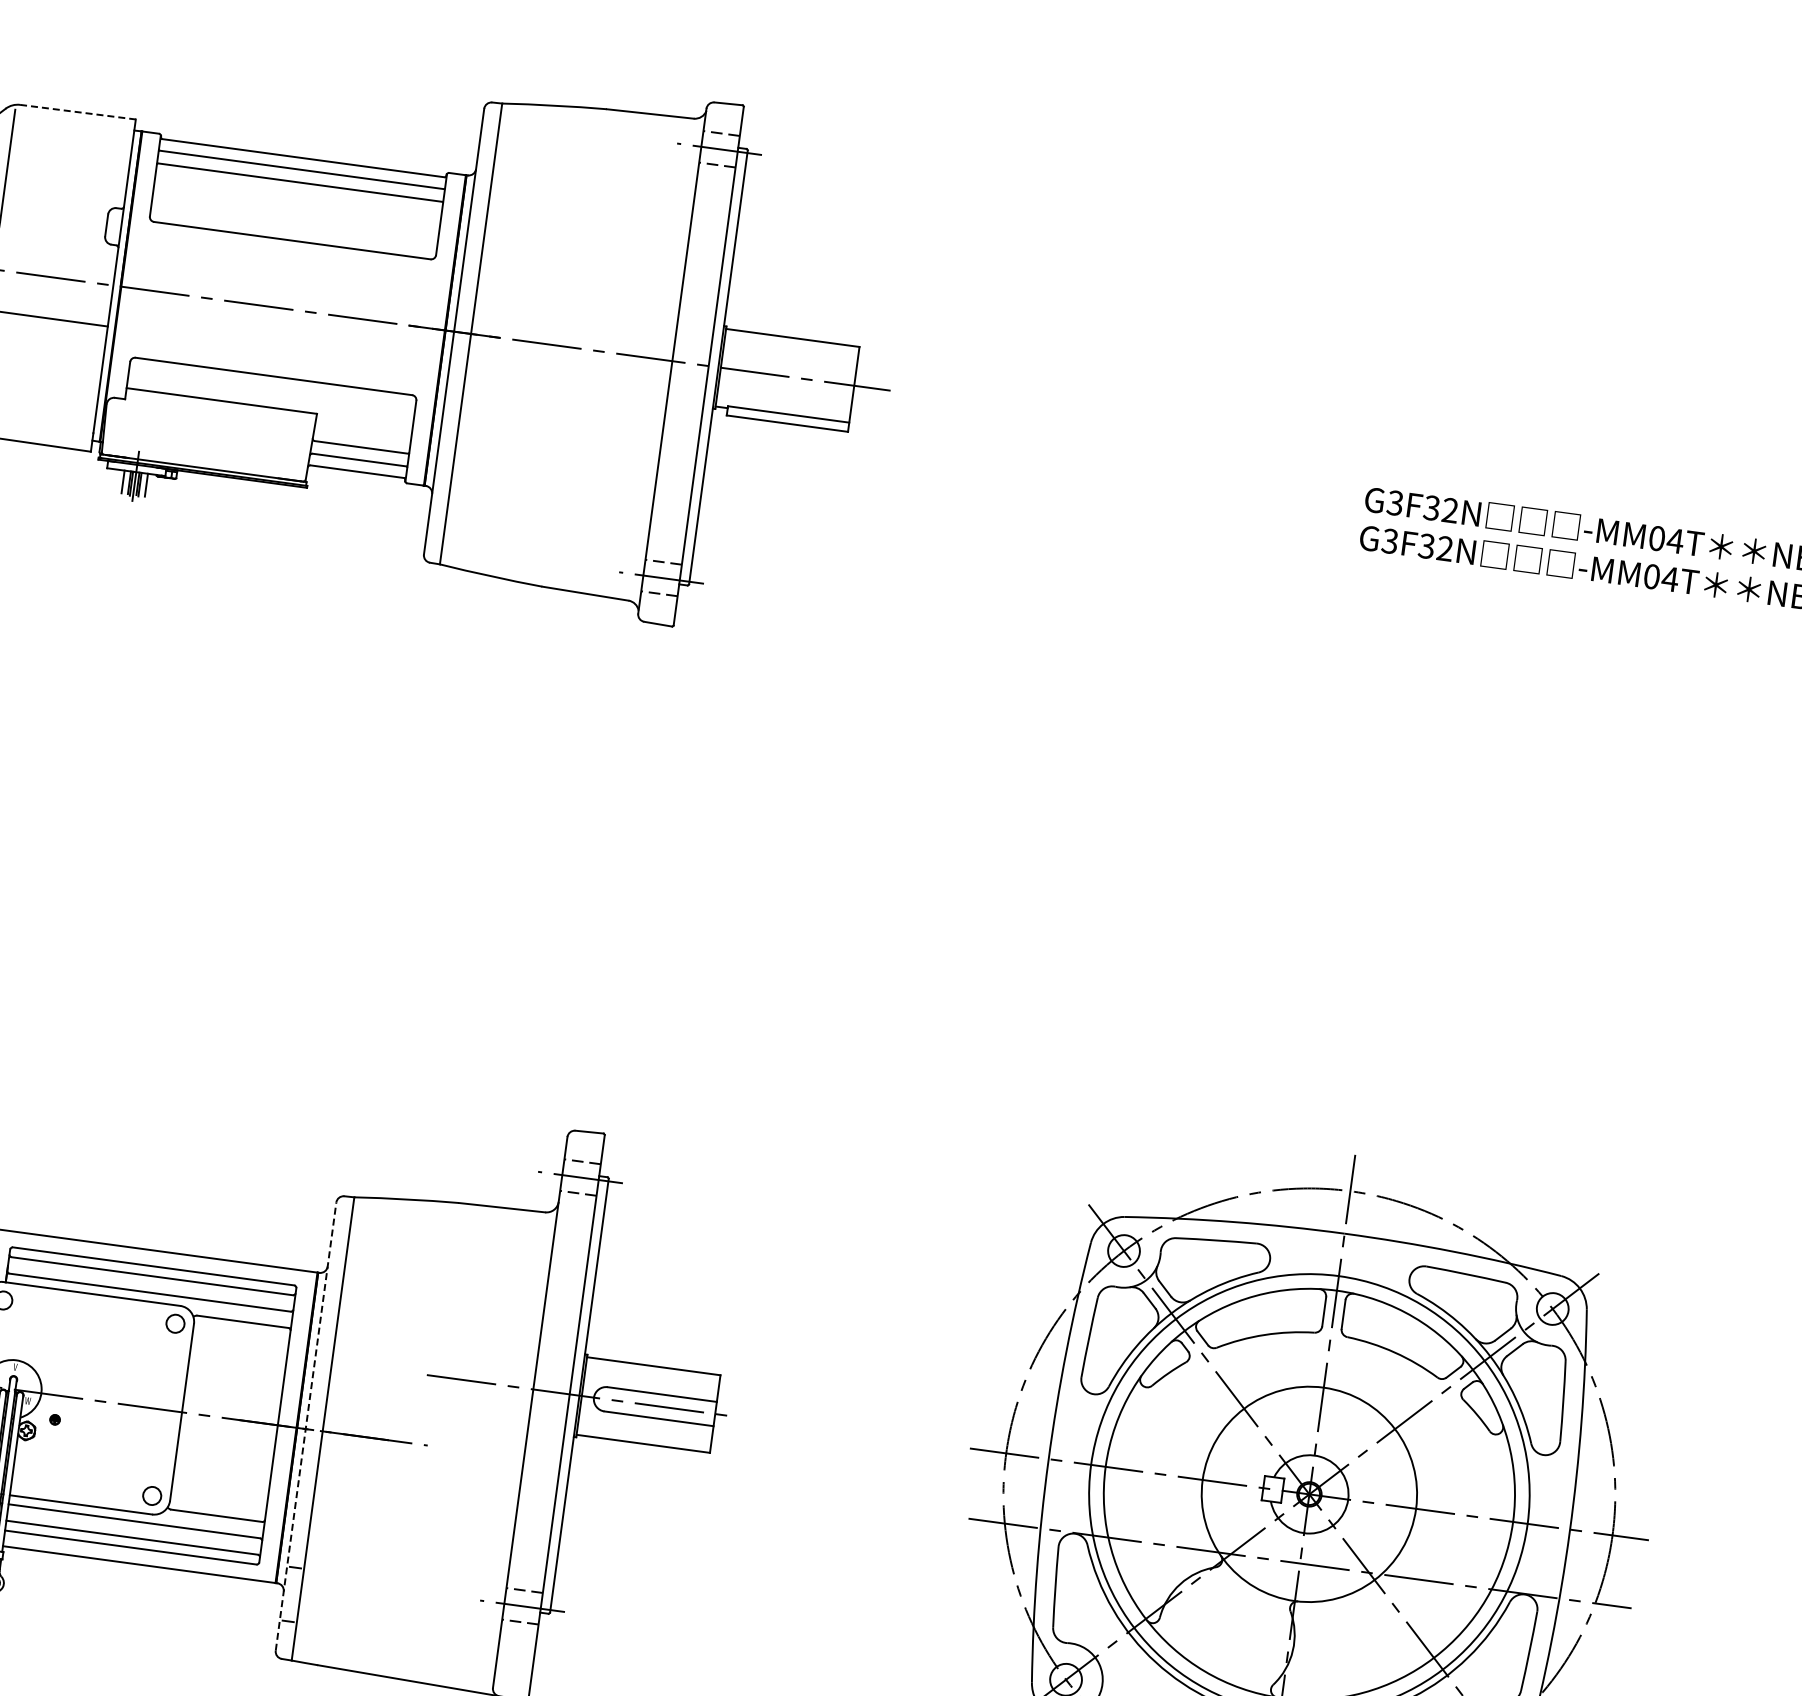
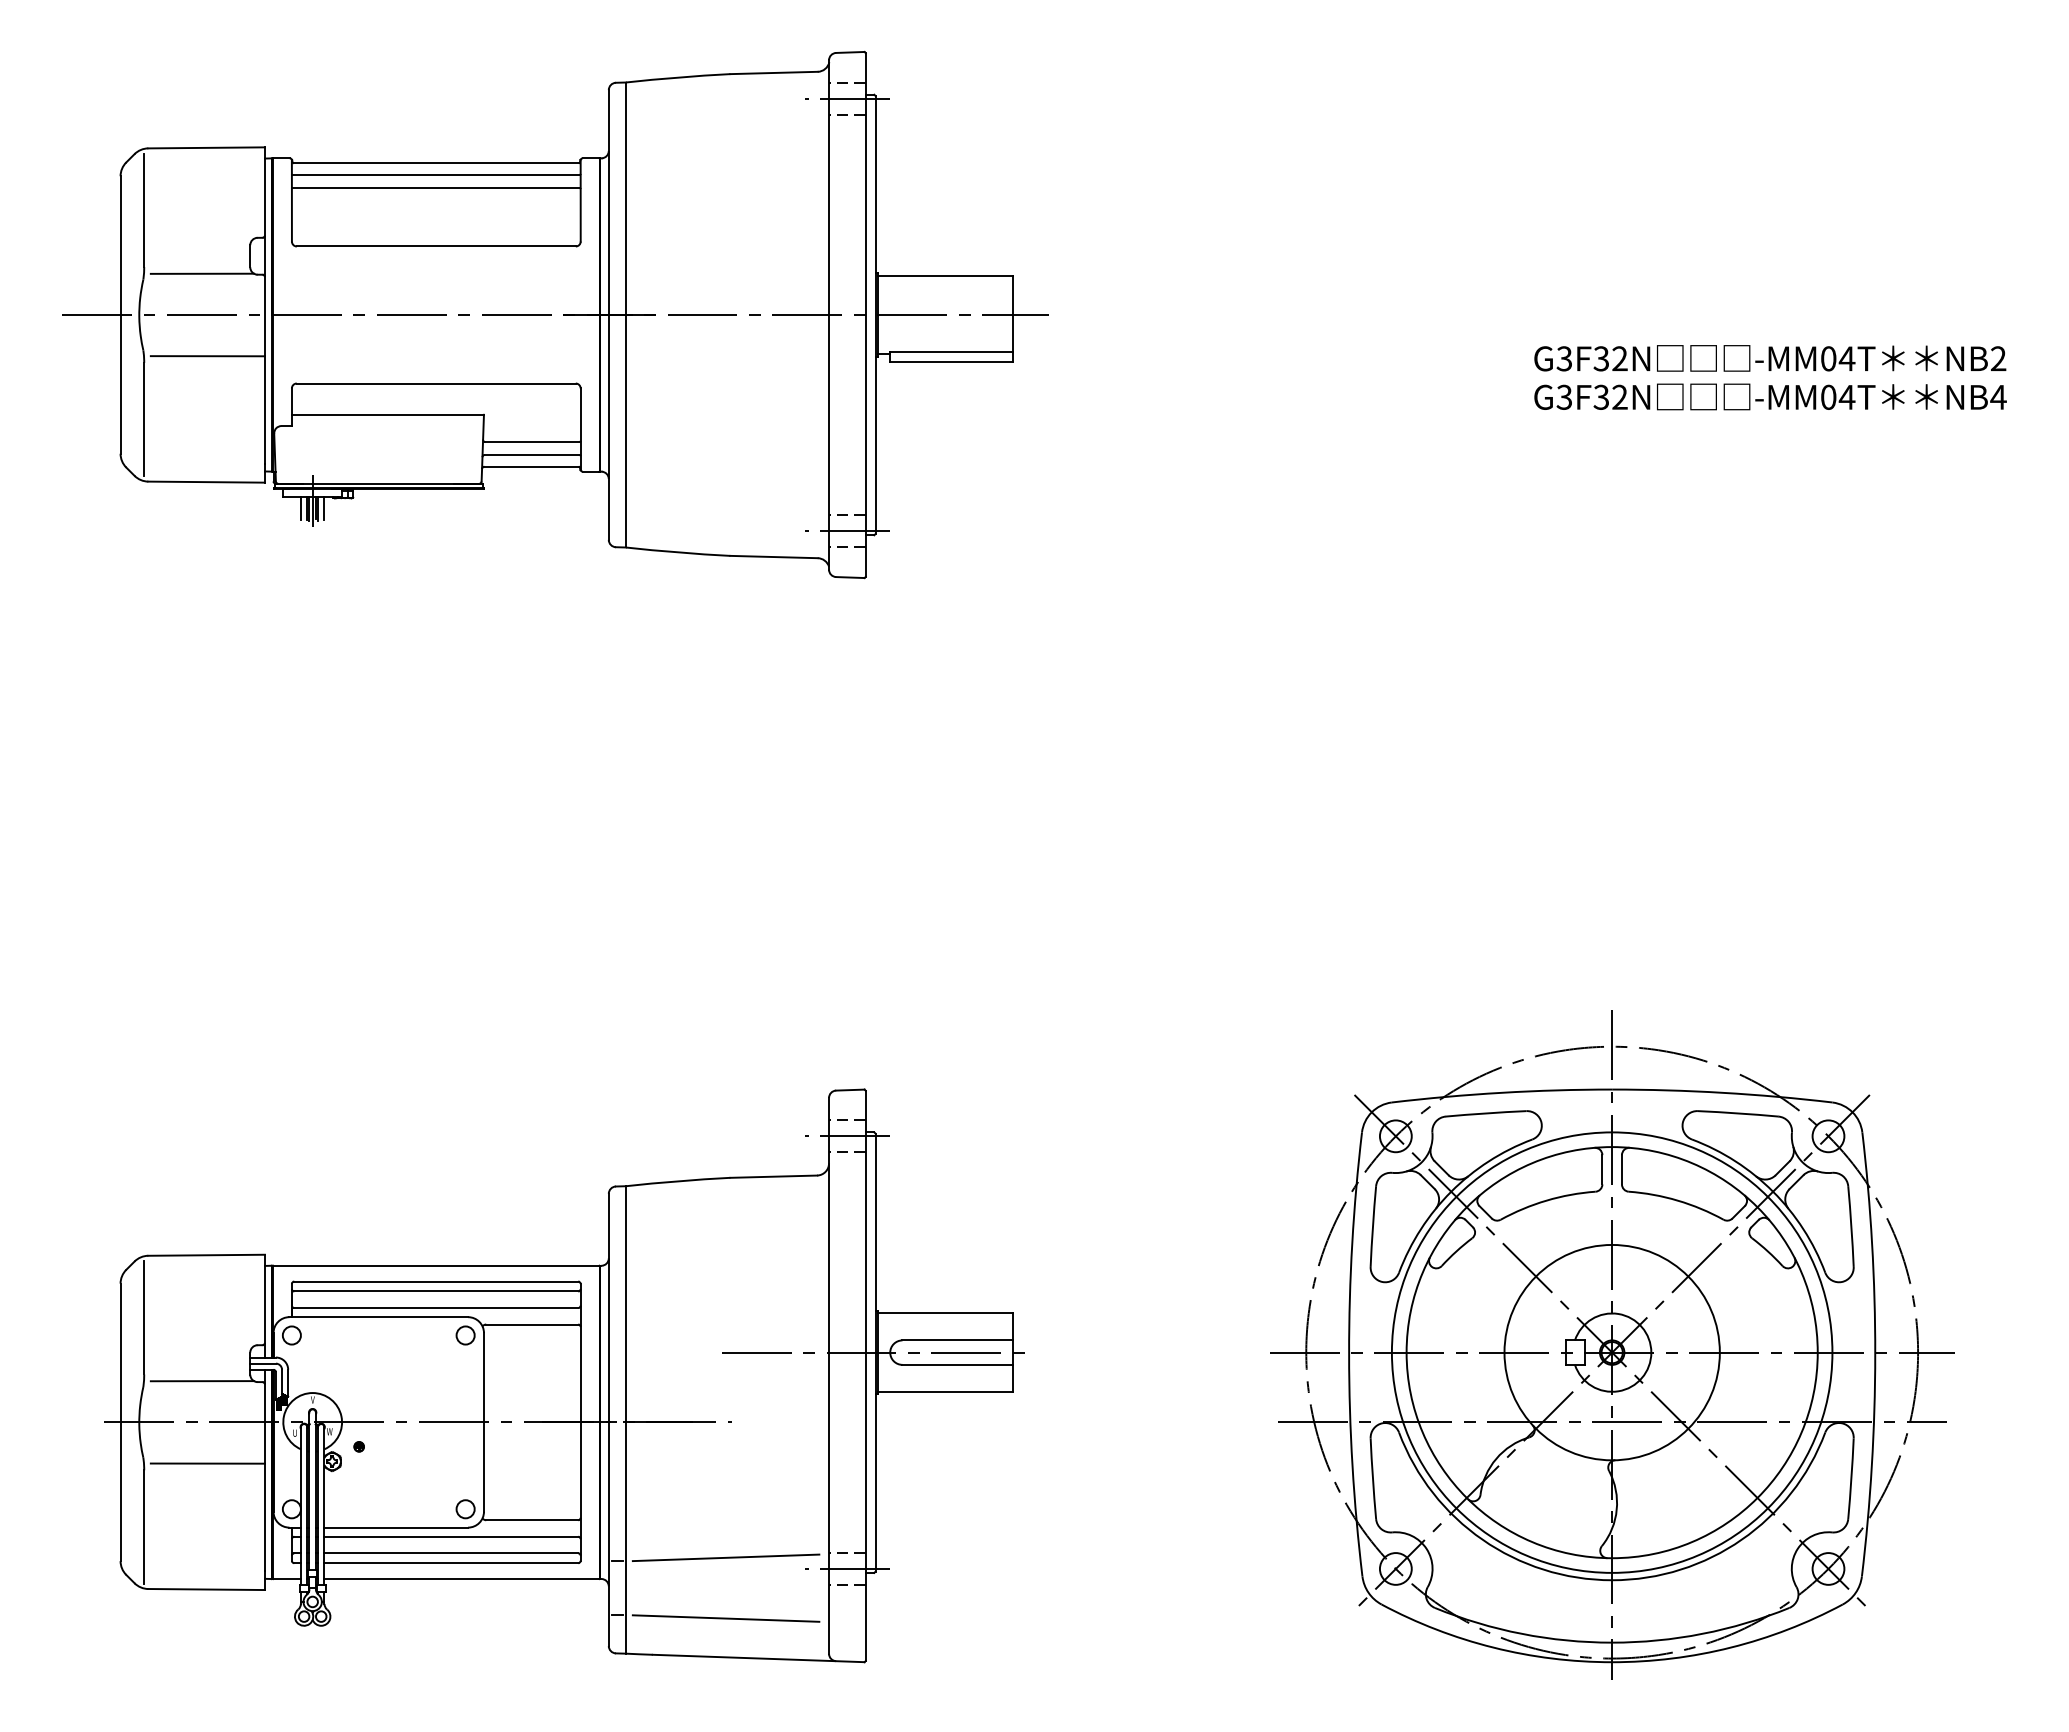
line: (78, 111) -> (207, 147), dashed -> solid
line: (57, 236) -> (202, 273), added
line: (305, 1426) -> (608, 1419), dashed -> solid
line: (403, 1578) -> (725, 1557), added
line: (395, 1639) -> (725, 1618), added

